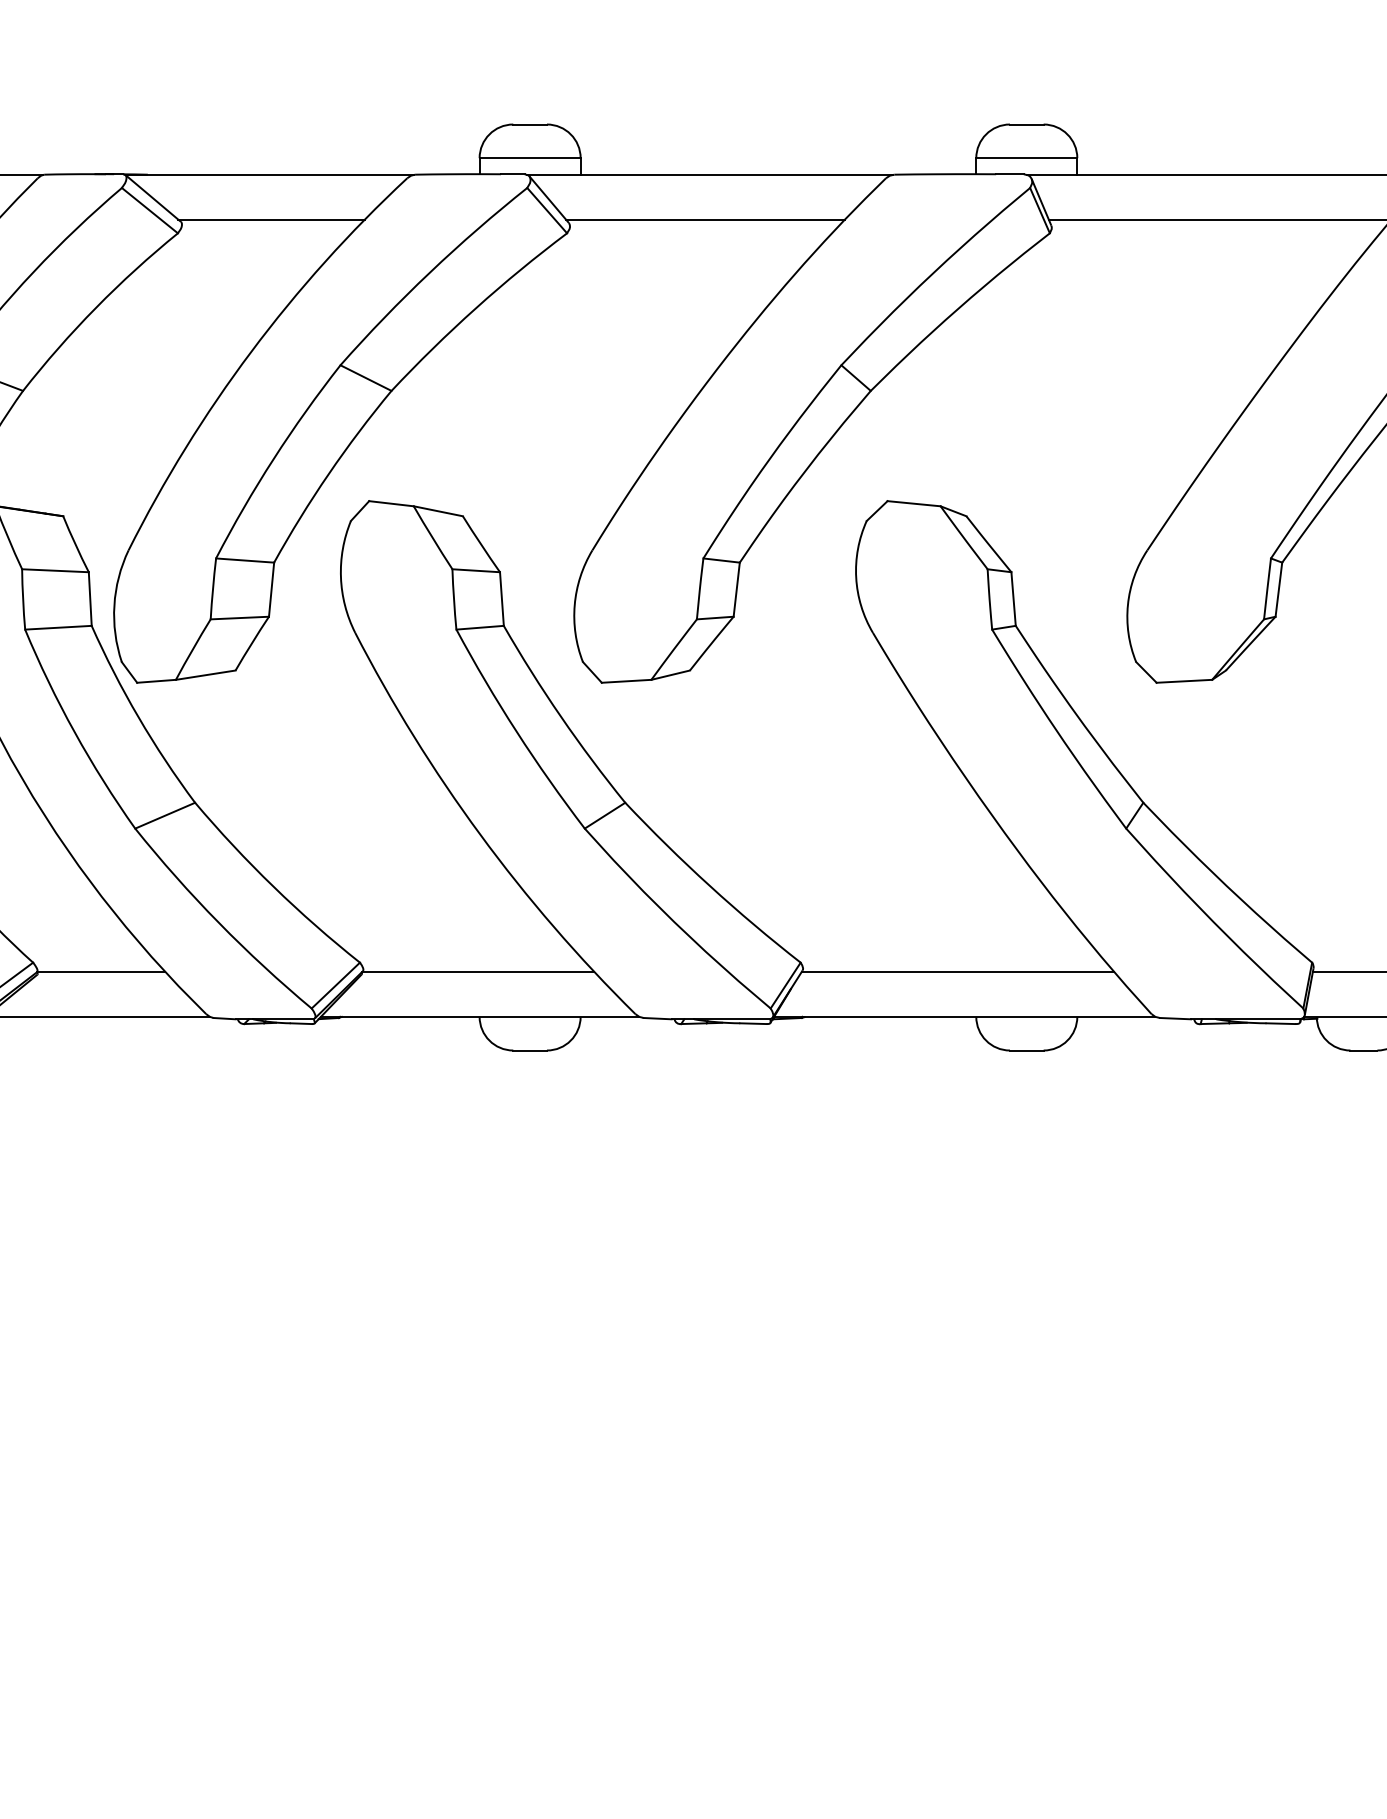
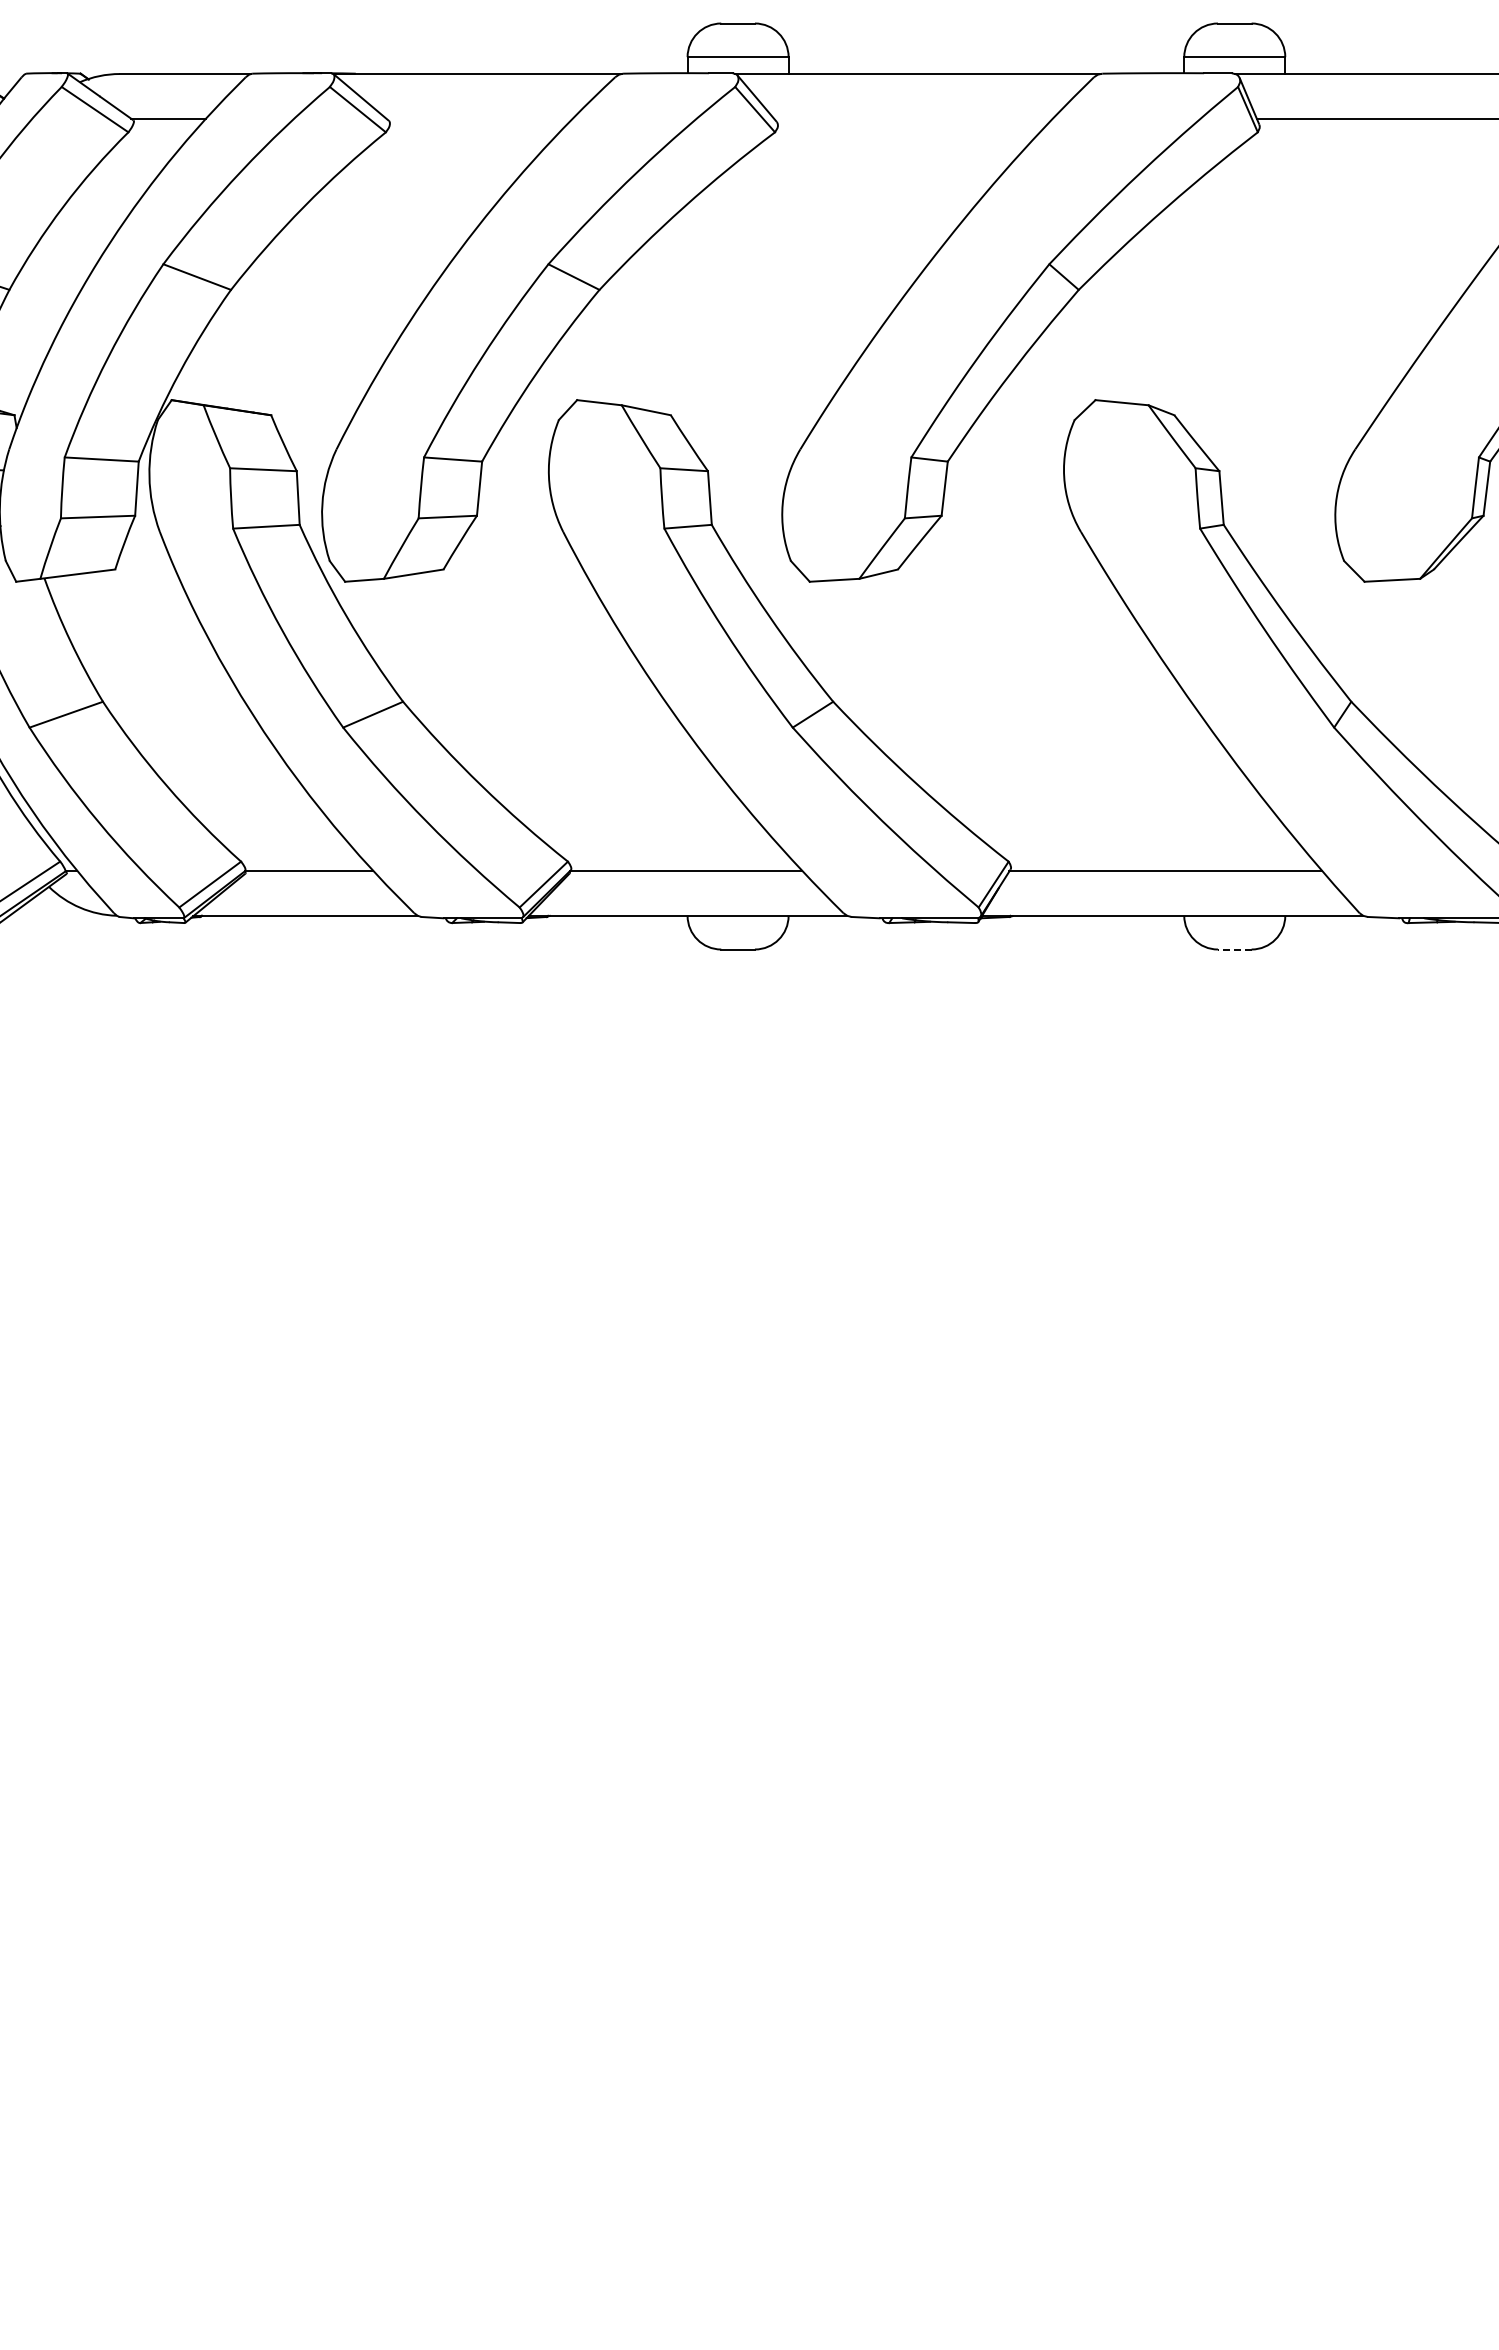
line: (270, 219) -> (478, 118), removed
line: (704, 219) -> (912, 118), removed
line: (1026, 1050) -> (1234, 949), solid -> dashed

